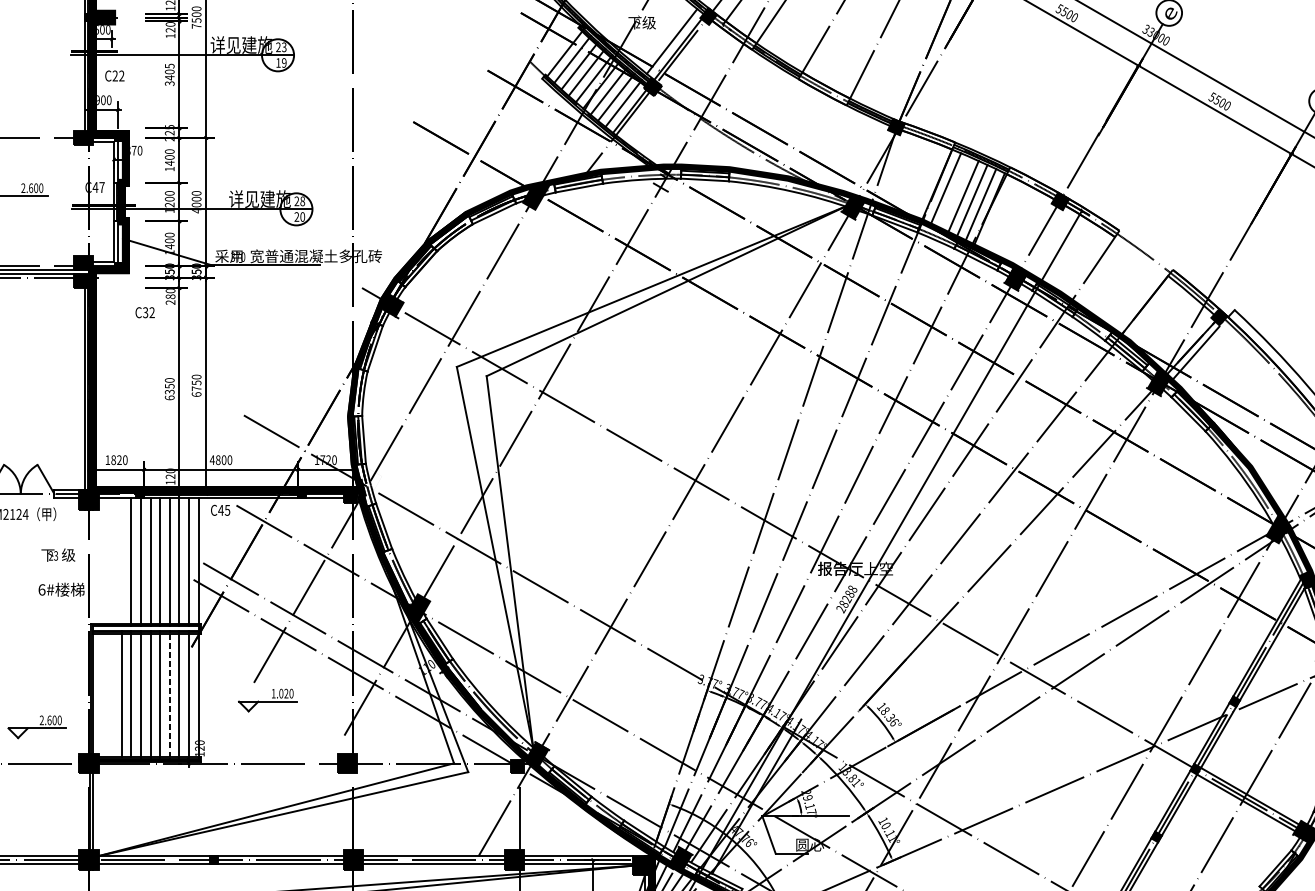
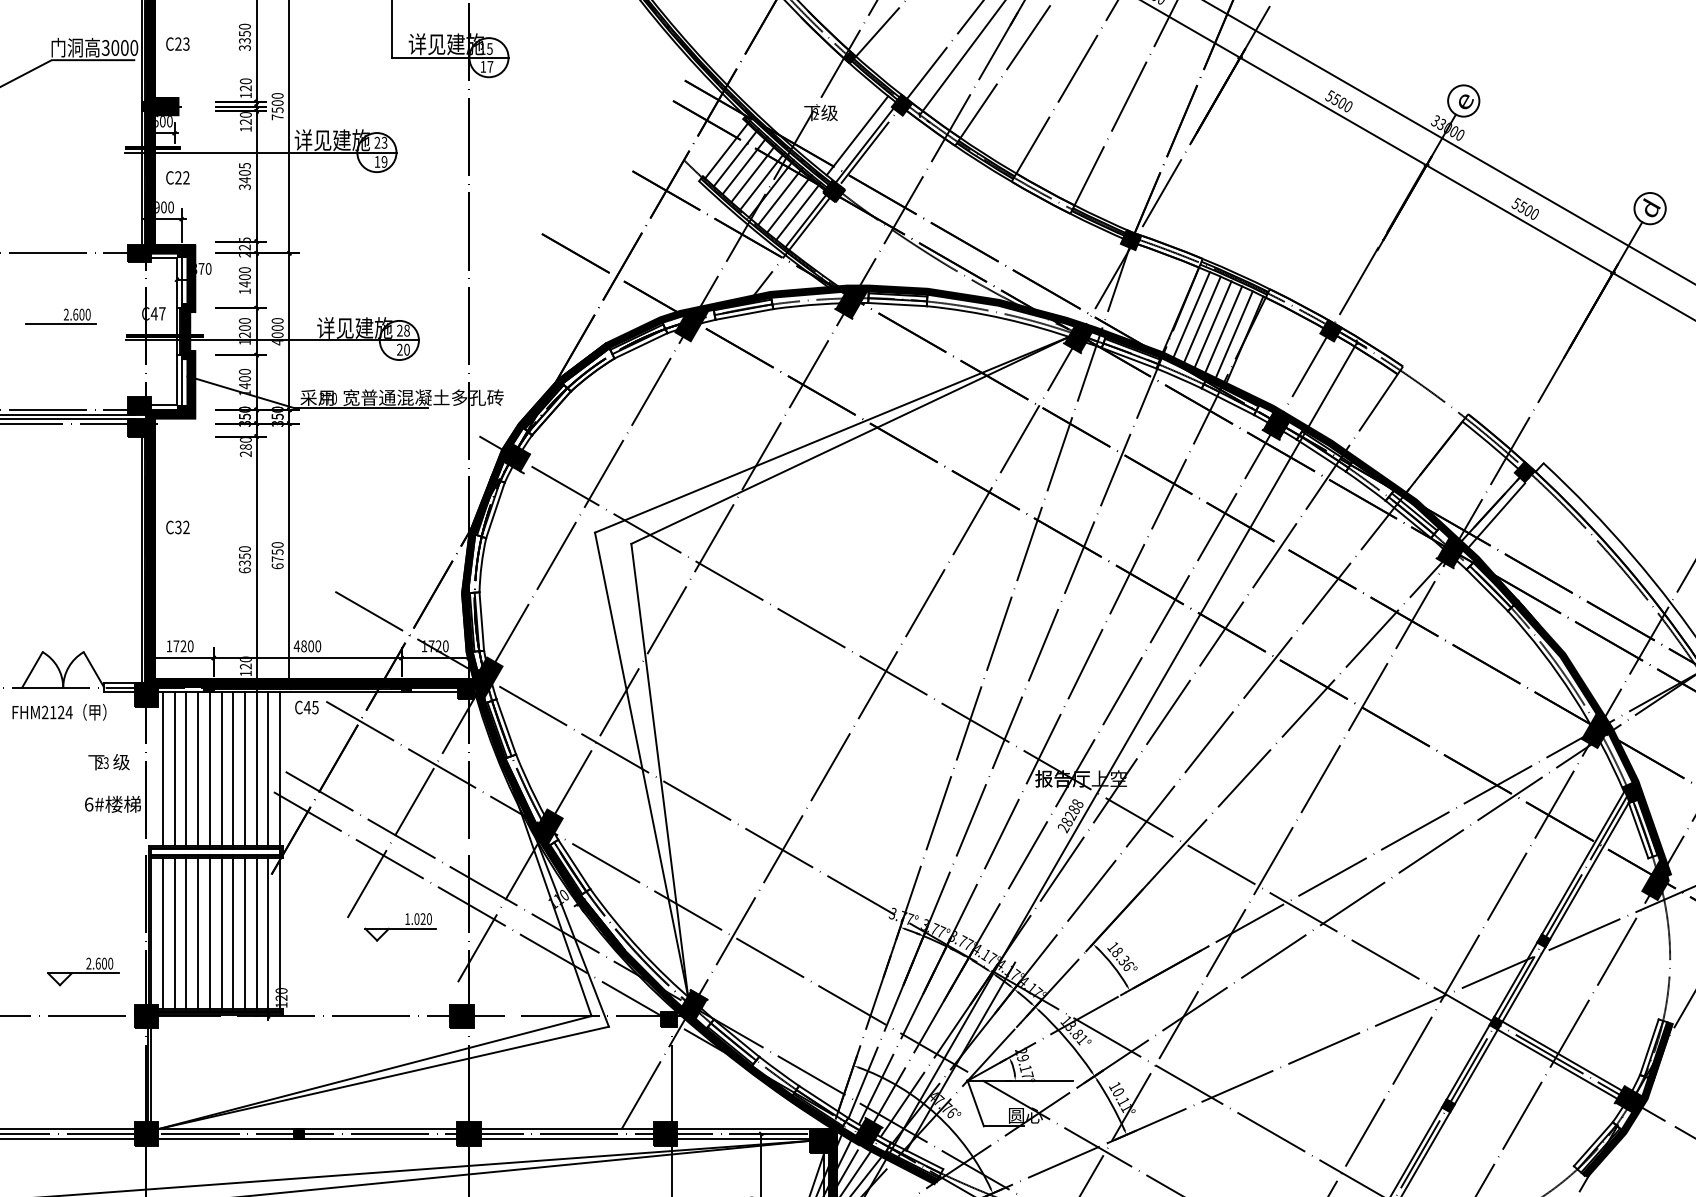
fill: (668, 179) -> (852, 303), added
line: (954, 192) -> (1201, 320), added
text: (144, 312) -> (177, 527), moved
text: (113, 460) -> (176, 646), 1820 -> 1720
fill: (370, 487) -> (489, 679), added
line: (102, 560) -> (162, 768), added
line: (112, 560) -> (174, 768), added
line: (121, 560) -> (186, 768), added
line: (170, 694) -> (245, 932), dashed -> solid
line: (102, 695) -> (162, 933), added
line: (112, 695) -> (174, 933), added
part: (267, 700) -> (400, 927), moved

